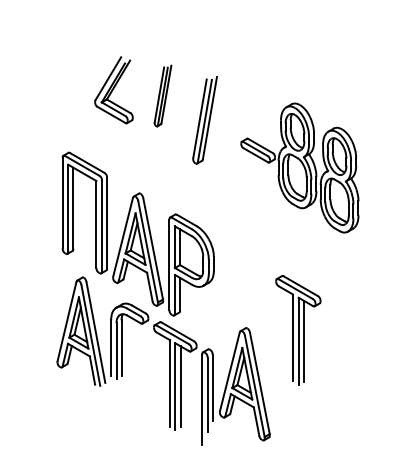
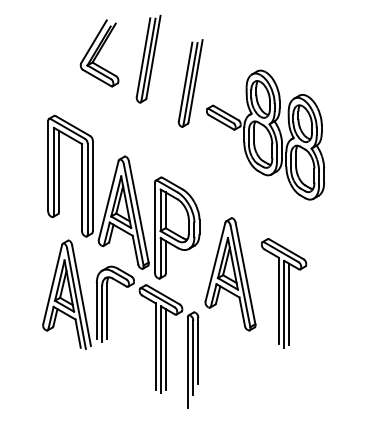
part: (162, 95) -> (148, 58), size x1.43
part: (299, 167) -> (265, 134), moved
part: (244, 384) -> (230, 274), moved

